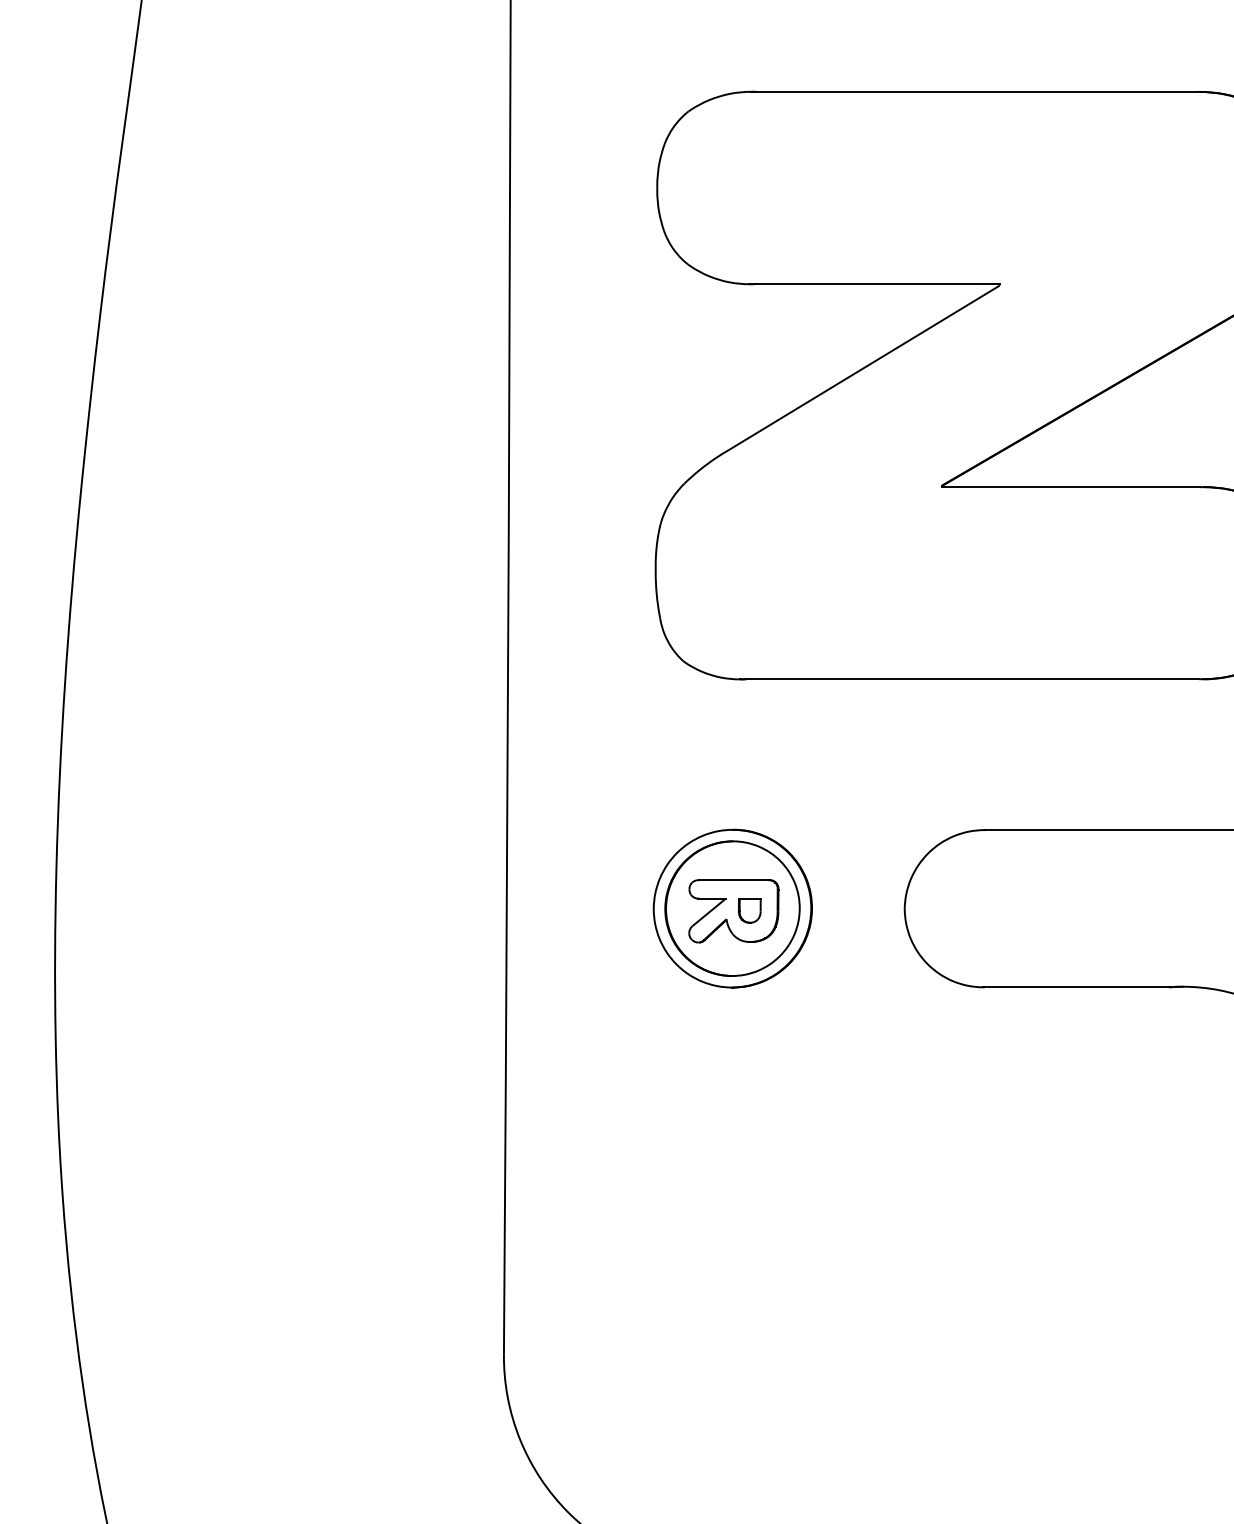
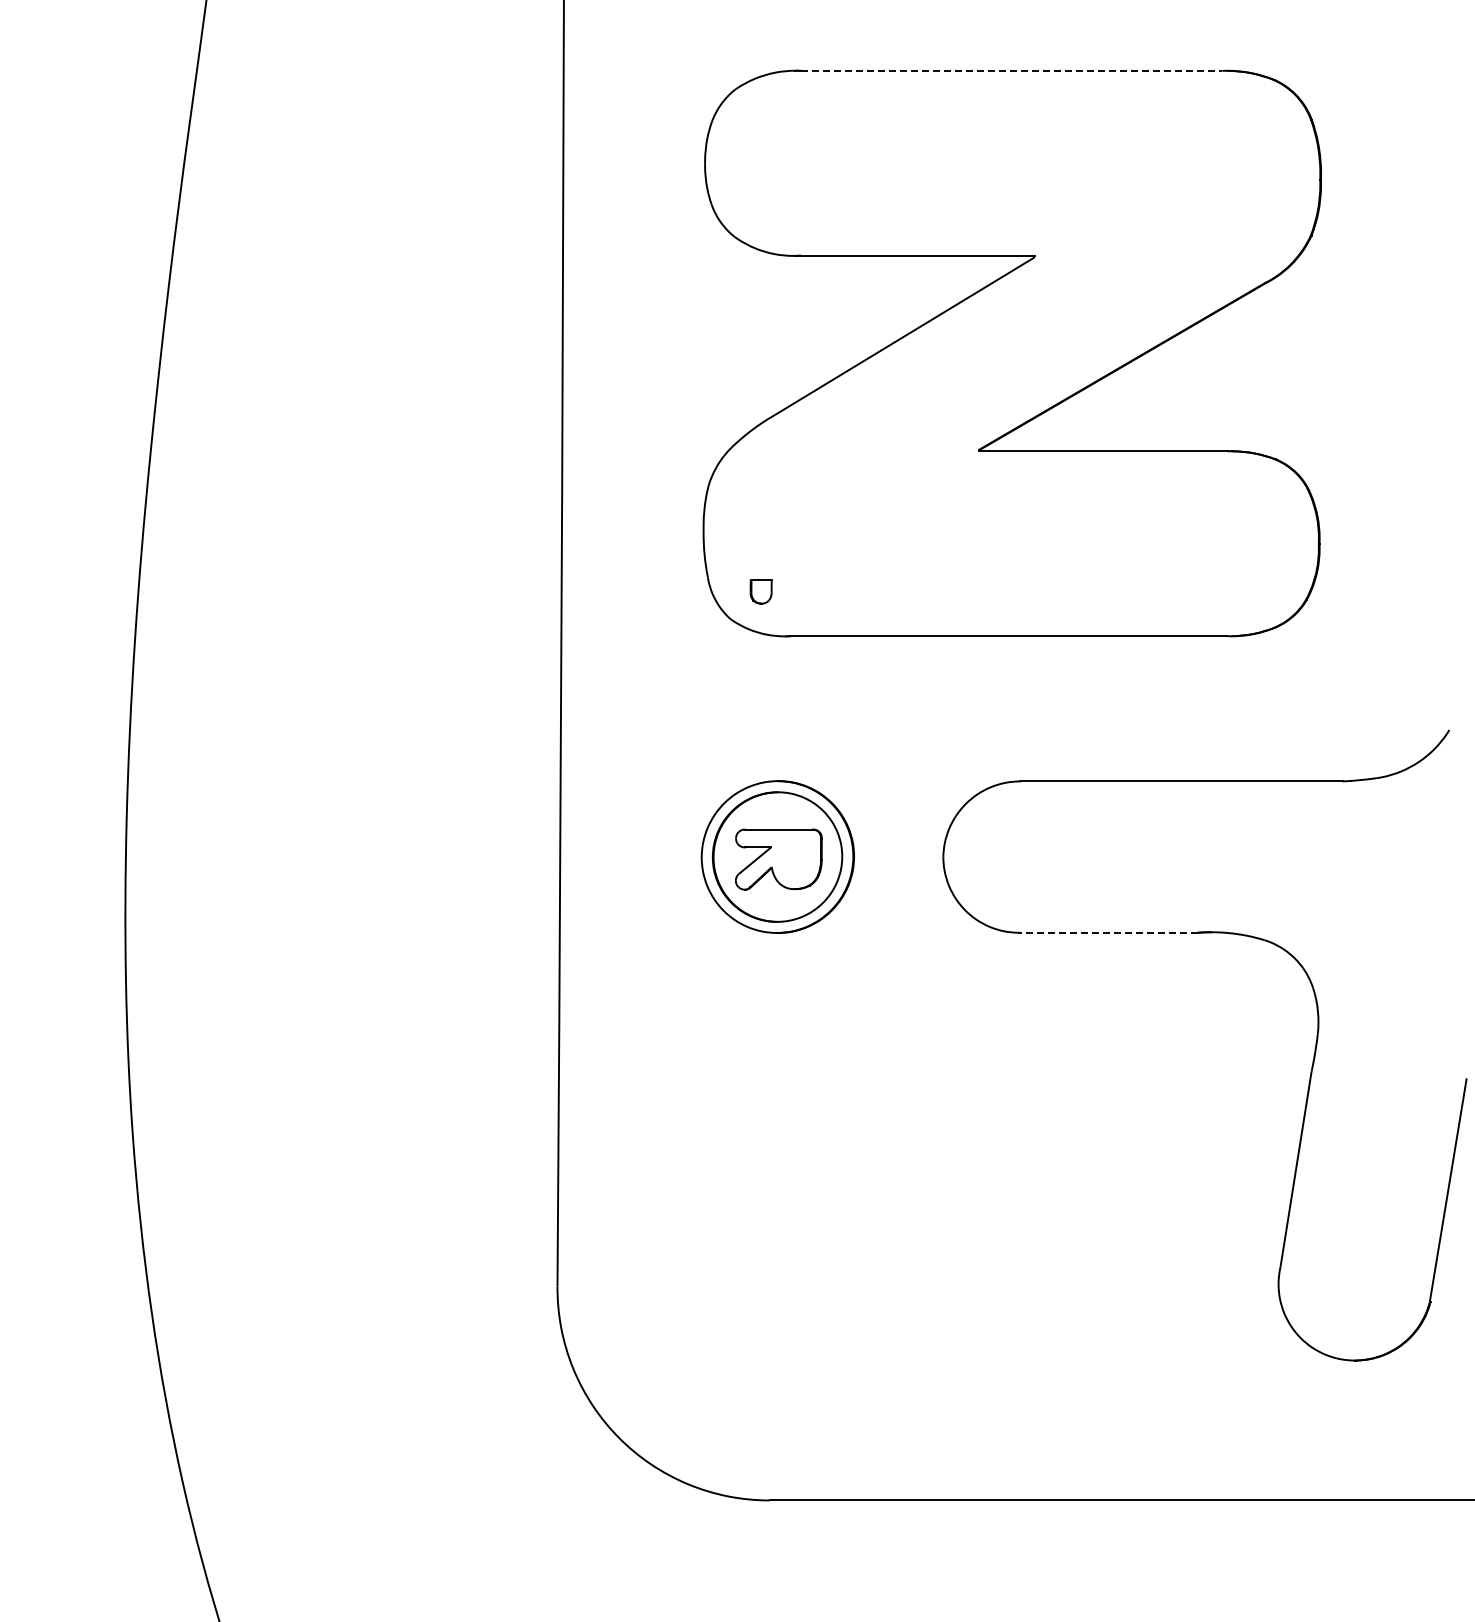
line: (975, 91) -> (1011, 70), solid -> dashed
part: (749, 910) -> (760, 591), moved
line: (1076, 987) -> (1108, 932), solid -> dashed

